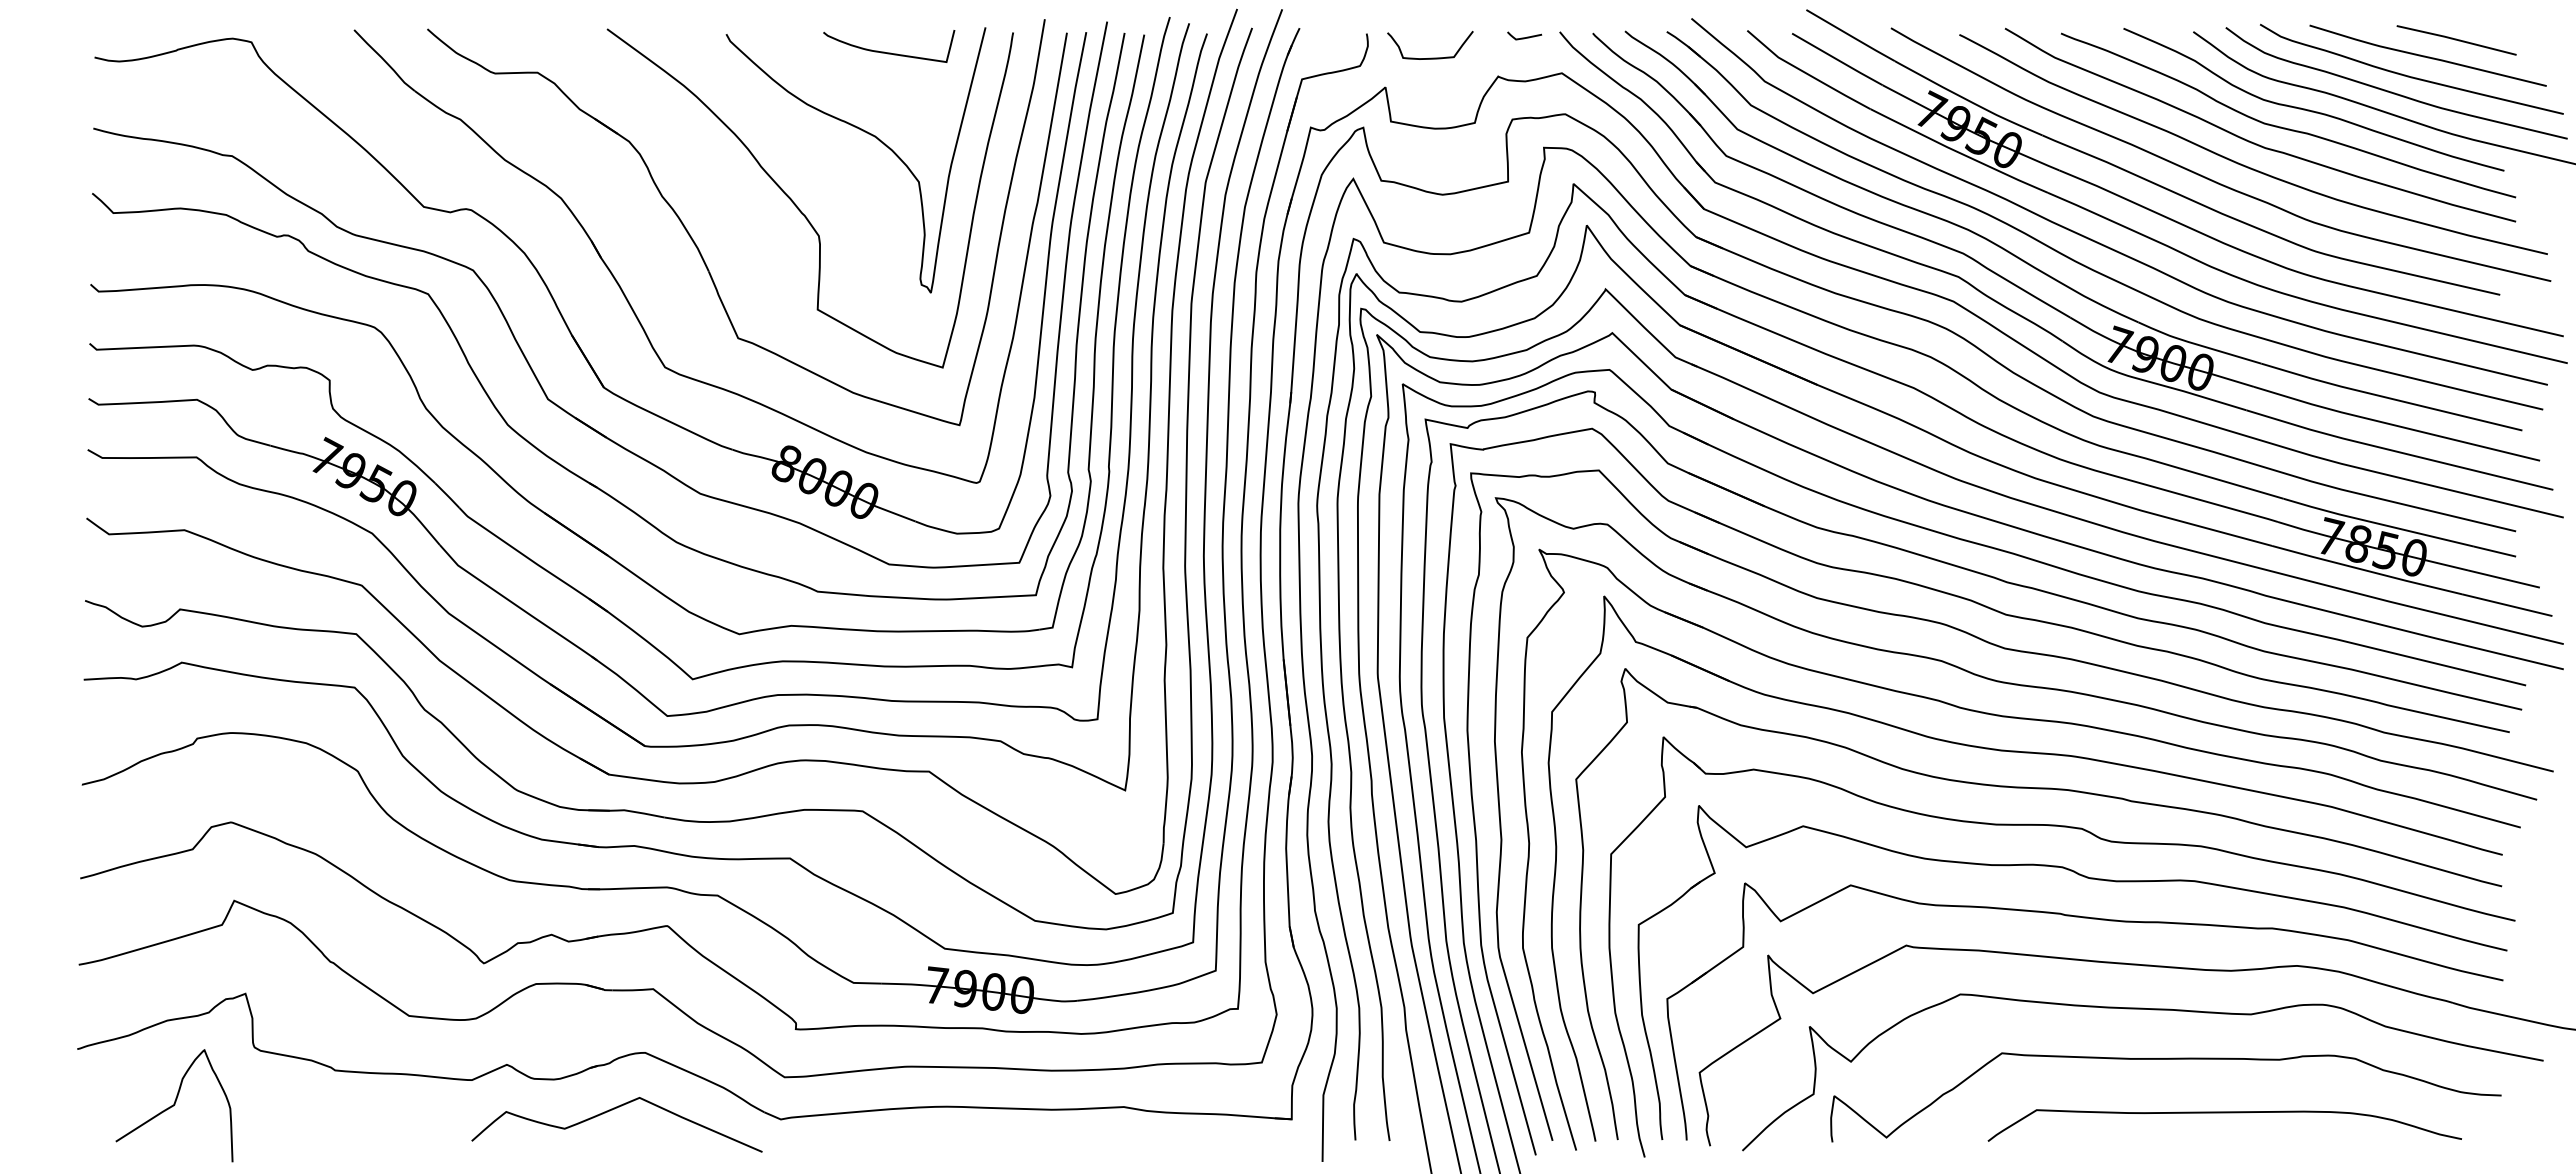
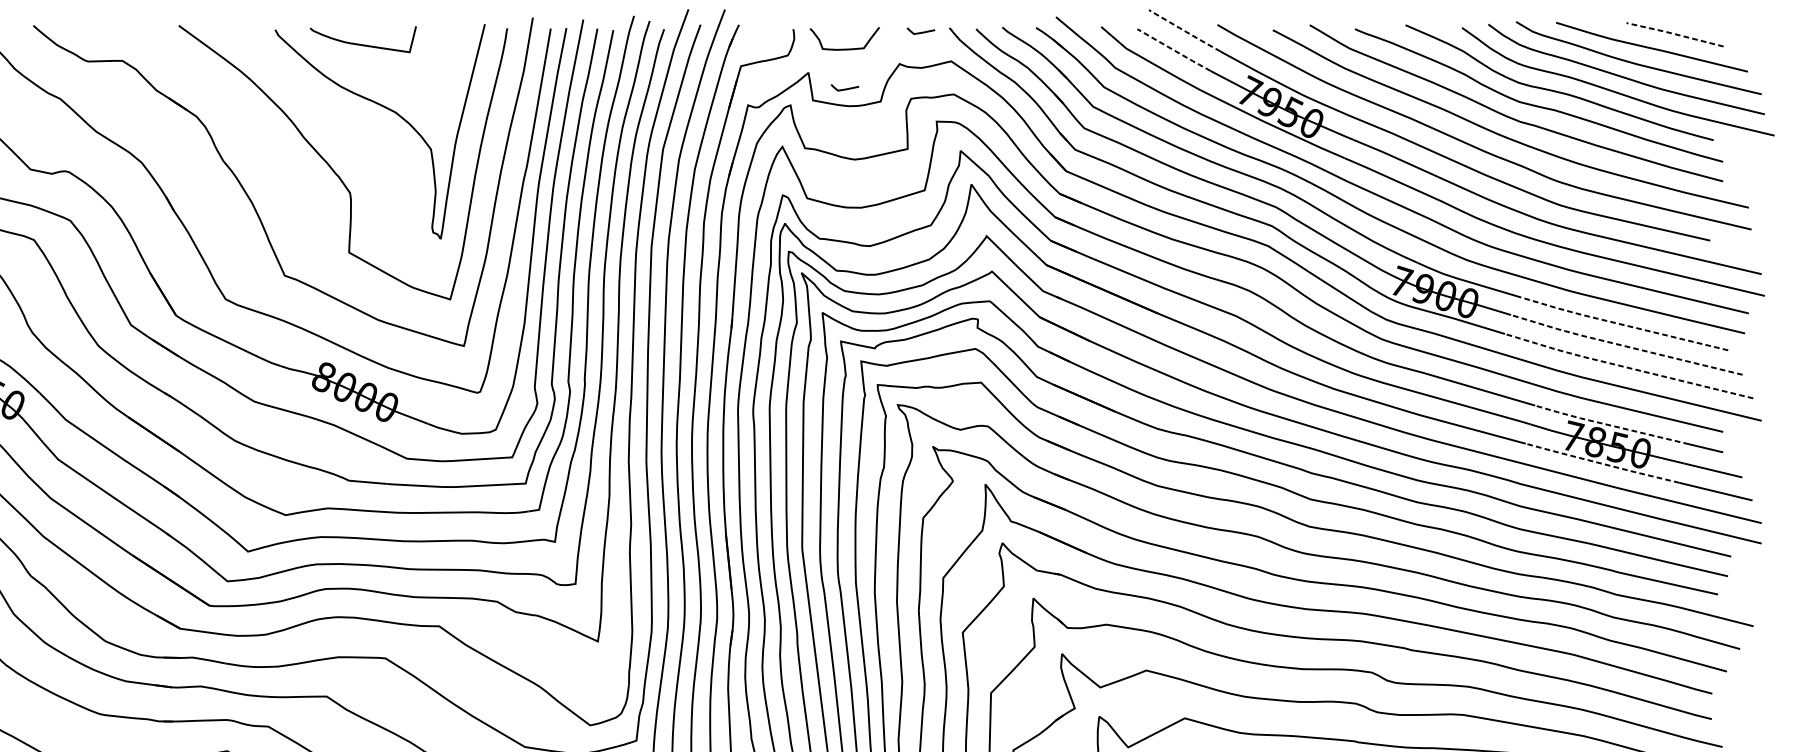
line: (1850, 35) -> (1184, 30), solid -> dashed
line: (2455, 39) -> (1674, 34), solid -> dashed
curve: (889, 52) -> (363, 44), moved
line: (1837, 59) -> (1174, 50), solid -> dashed
curve: (1430, 107) -> (844, 89), added
line: (2389, 398) -> (1620, 324), solid -> dashed
line: (2394, 425) -> (1624, 346), solid -> dashed
line: (2397, 451) -> (1627, 367), solid -> dashed
line: (2377, 523) -> (1611, 425), solid -> dashed
line: (2366, 570) -> (1602, 463), solid -> dashed

